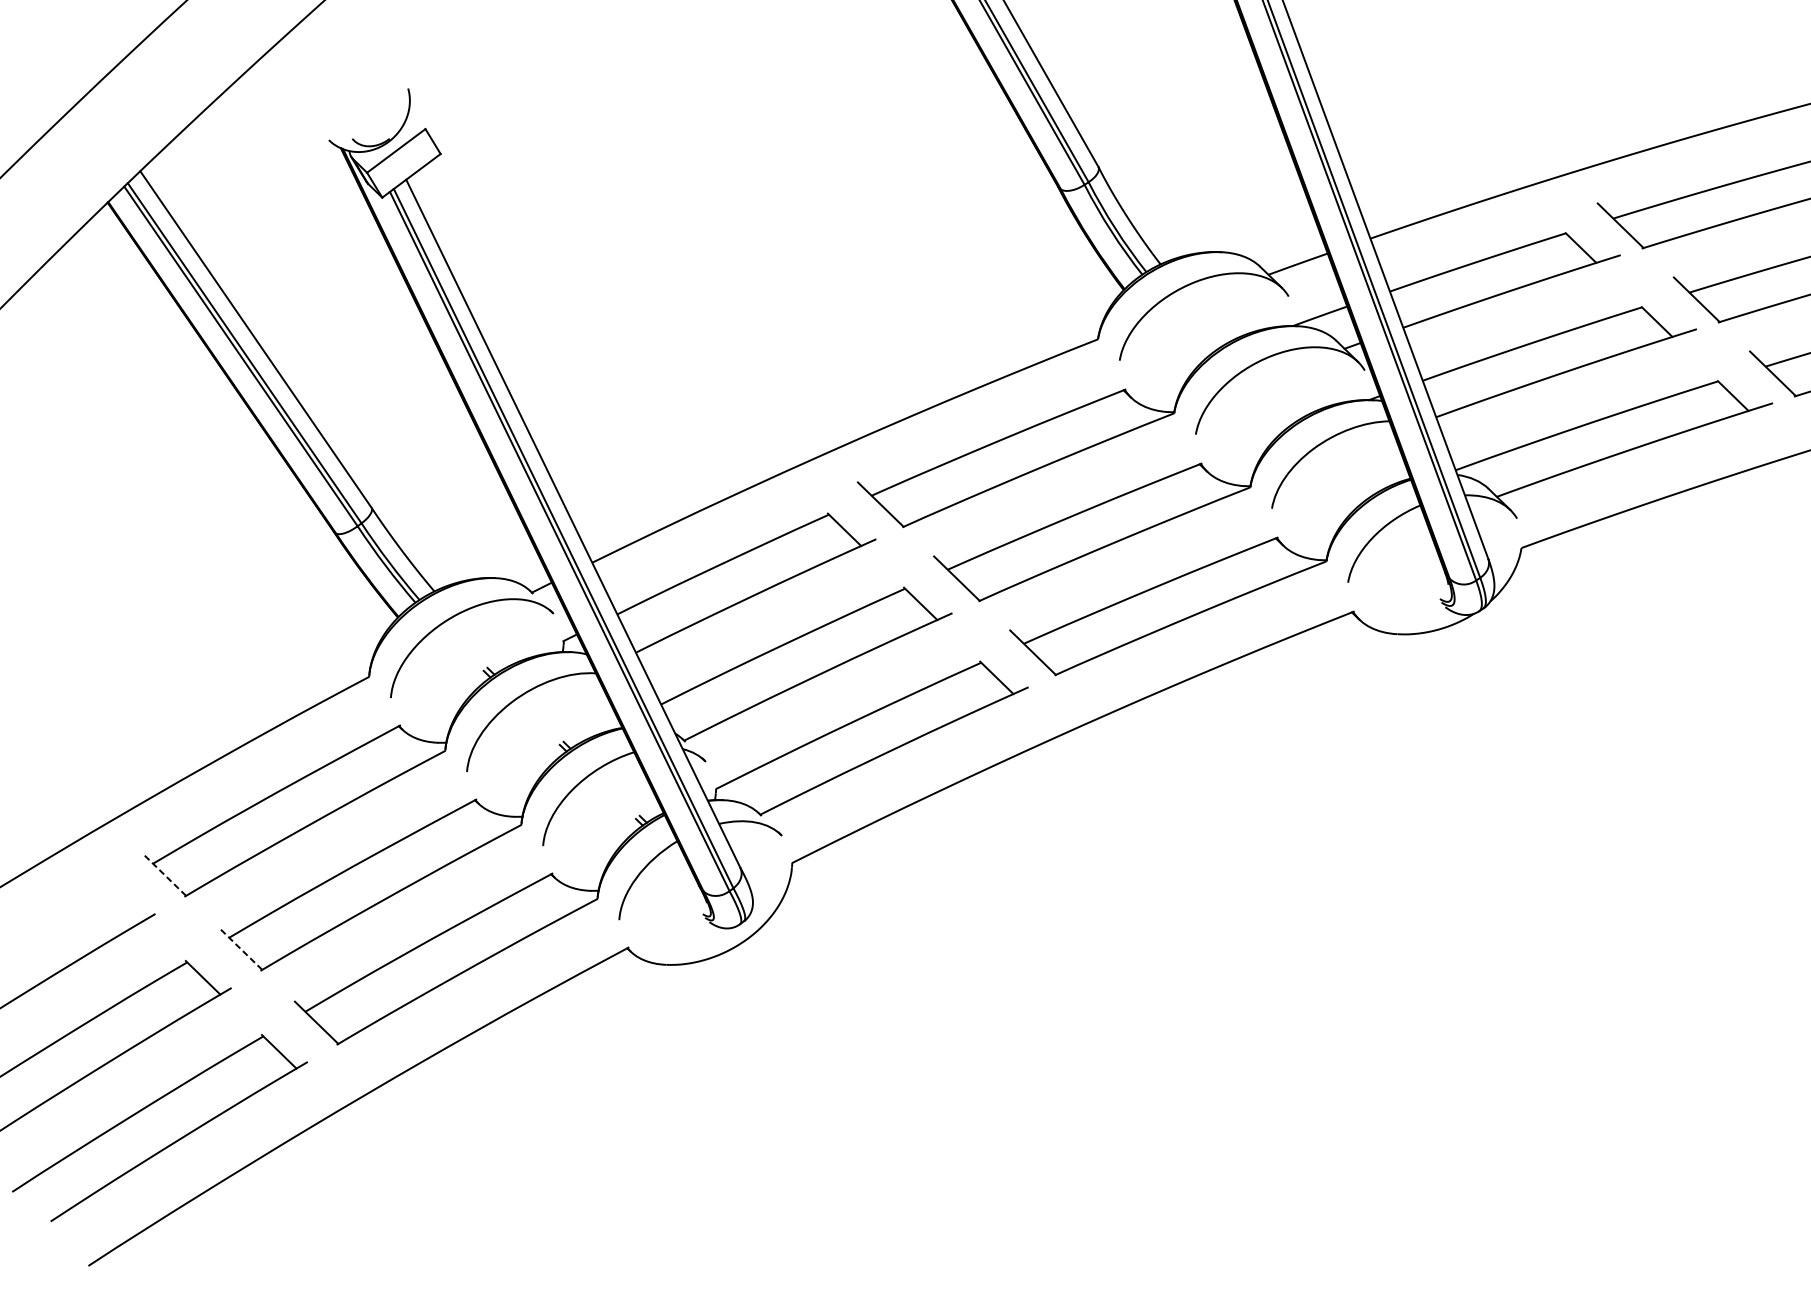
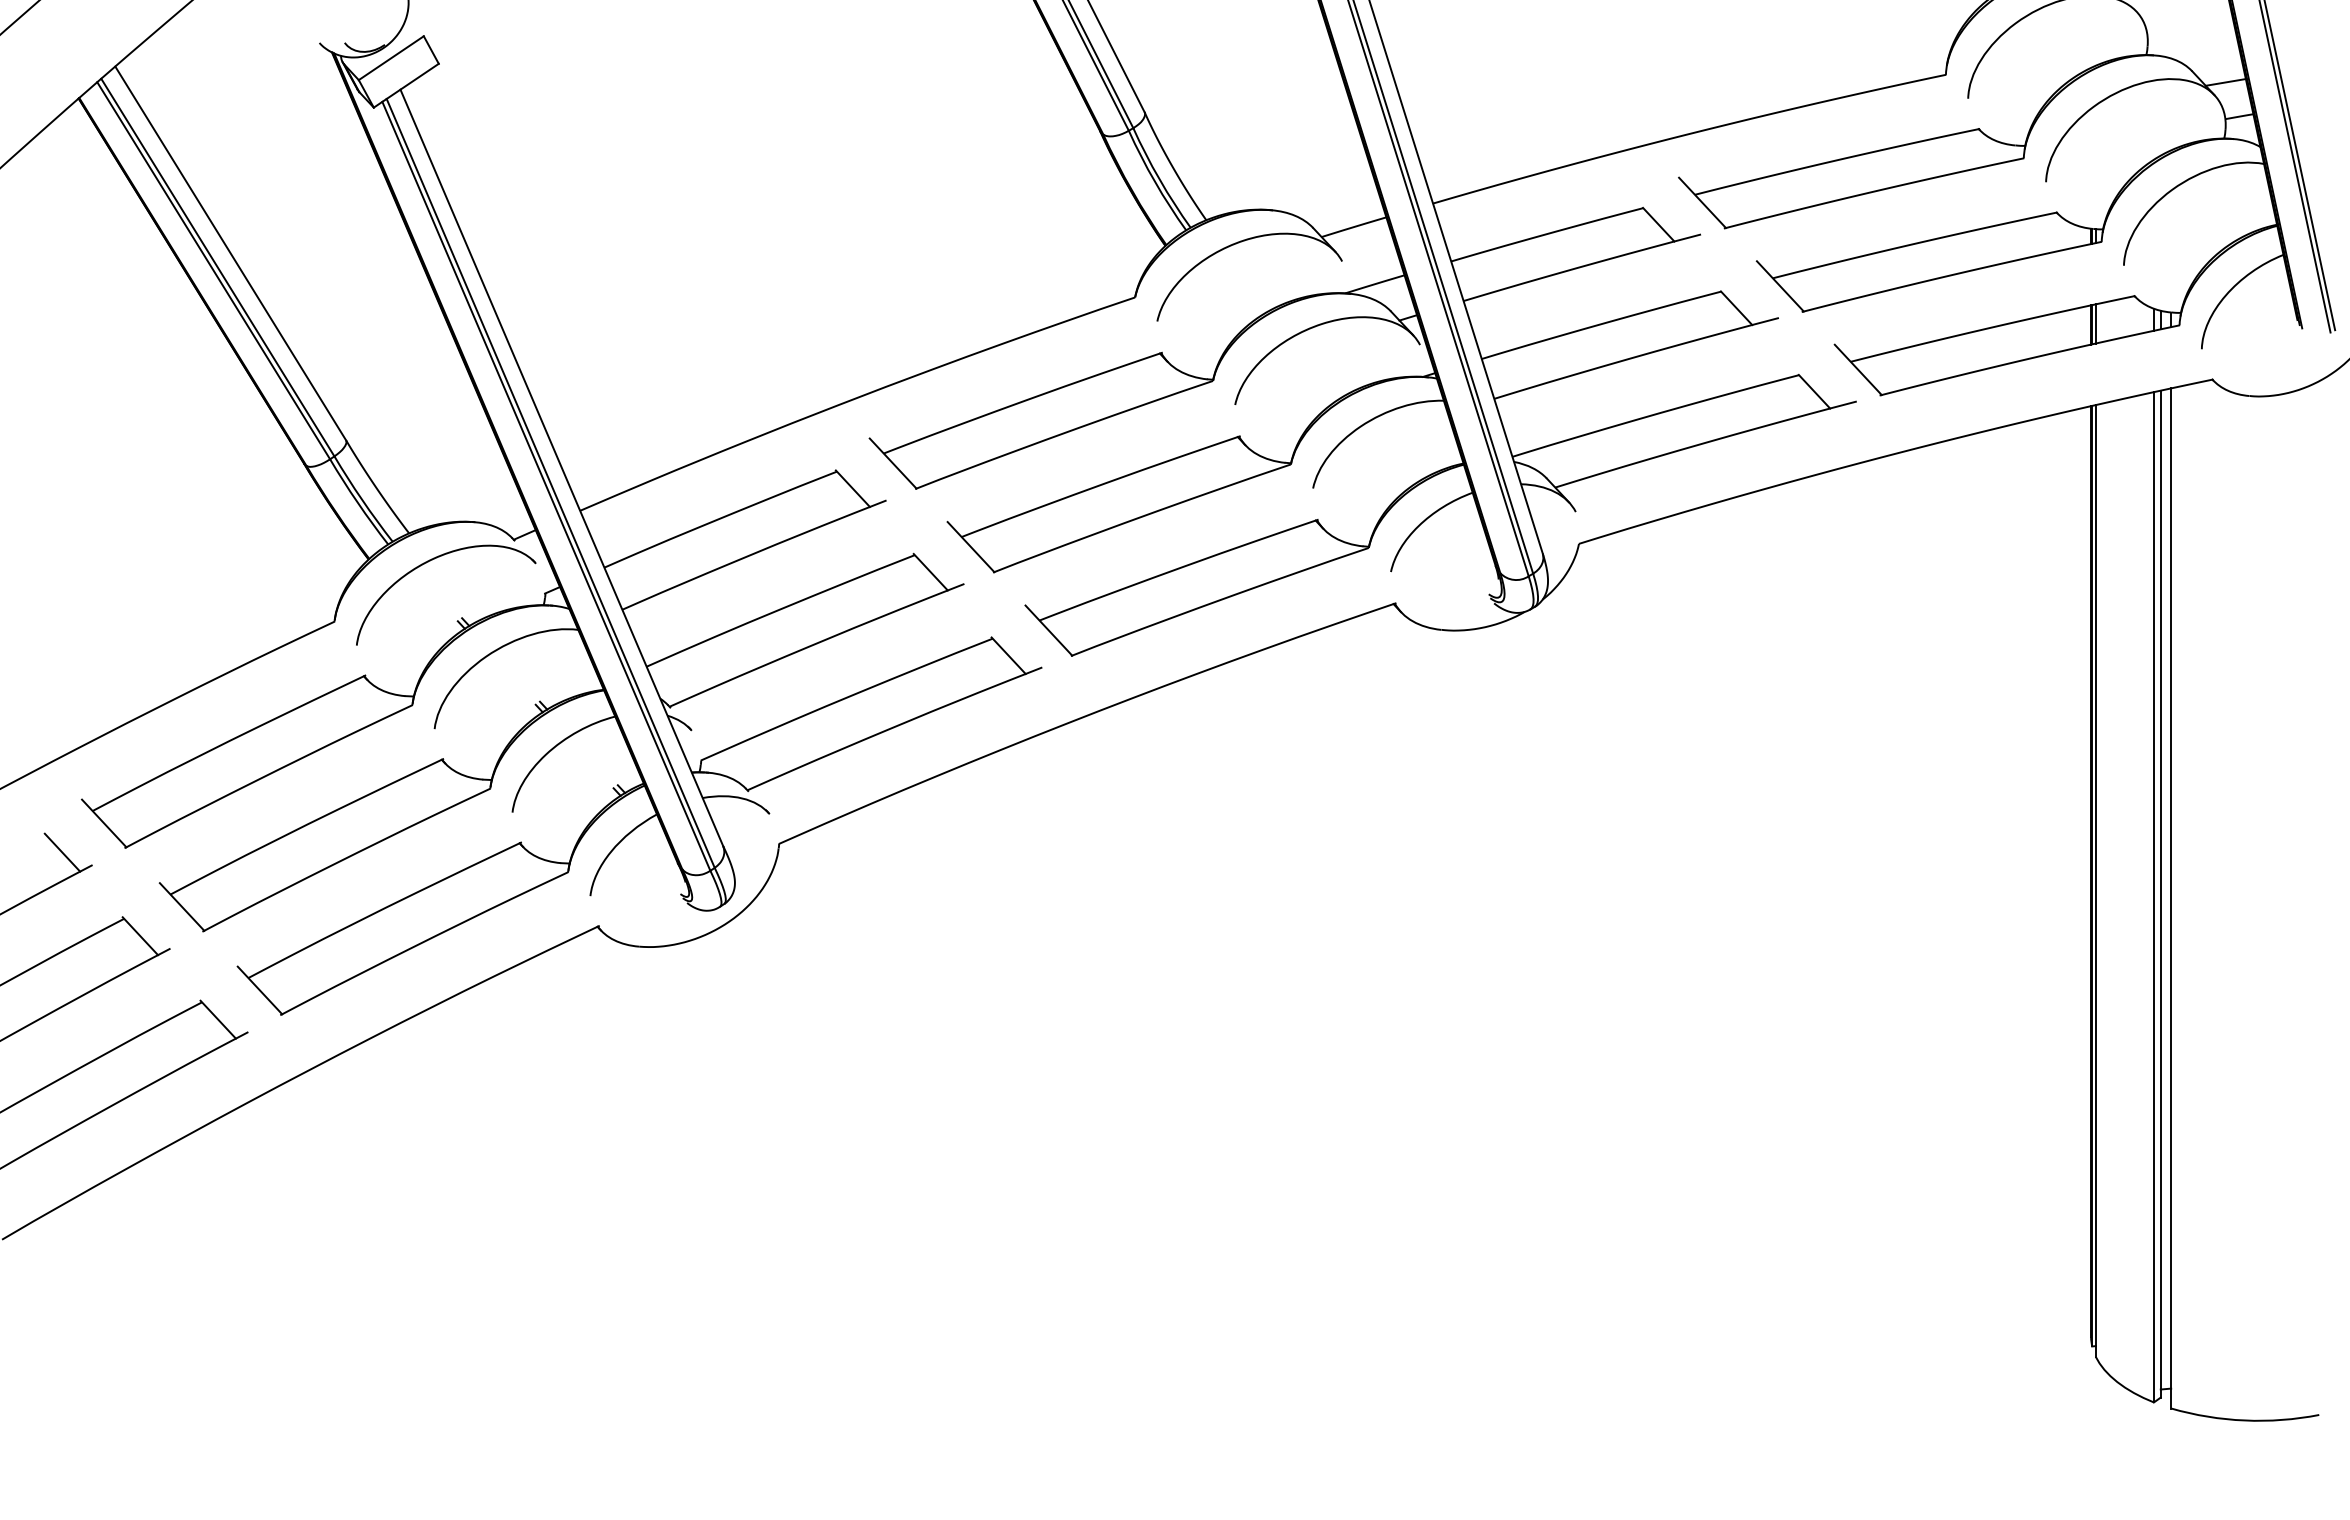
line: (164, 874) -> (104, 823), dashed -> solid
line: (126, 903) -> (62, 852), added
line: (240, 948) -> (182, 906), dashed -> solid

